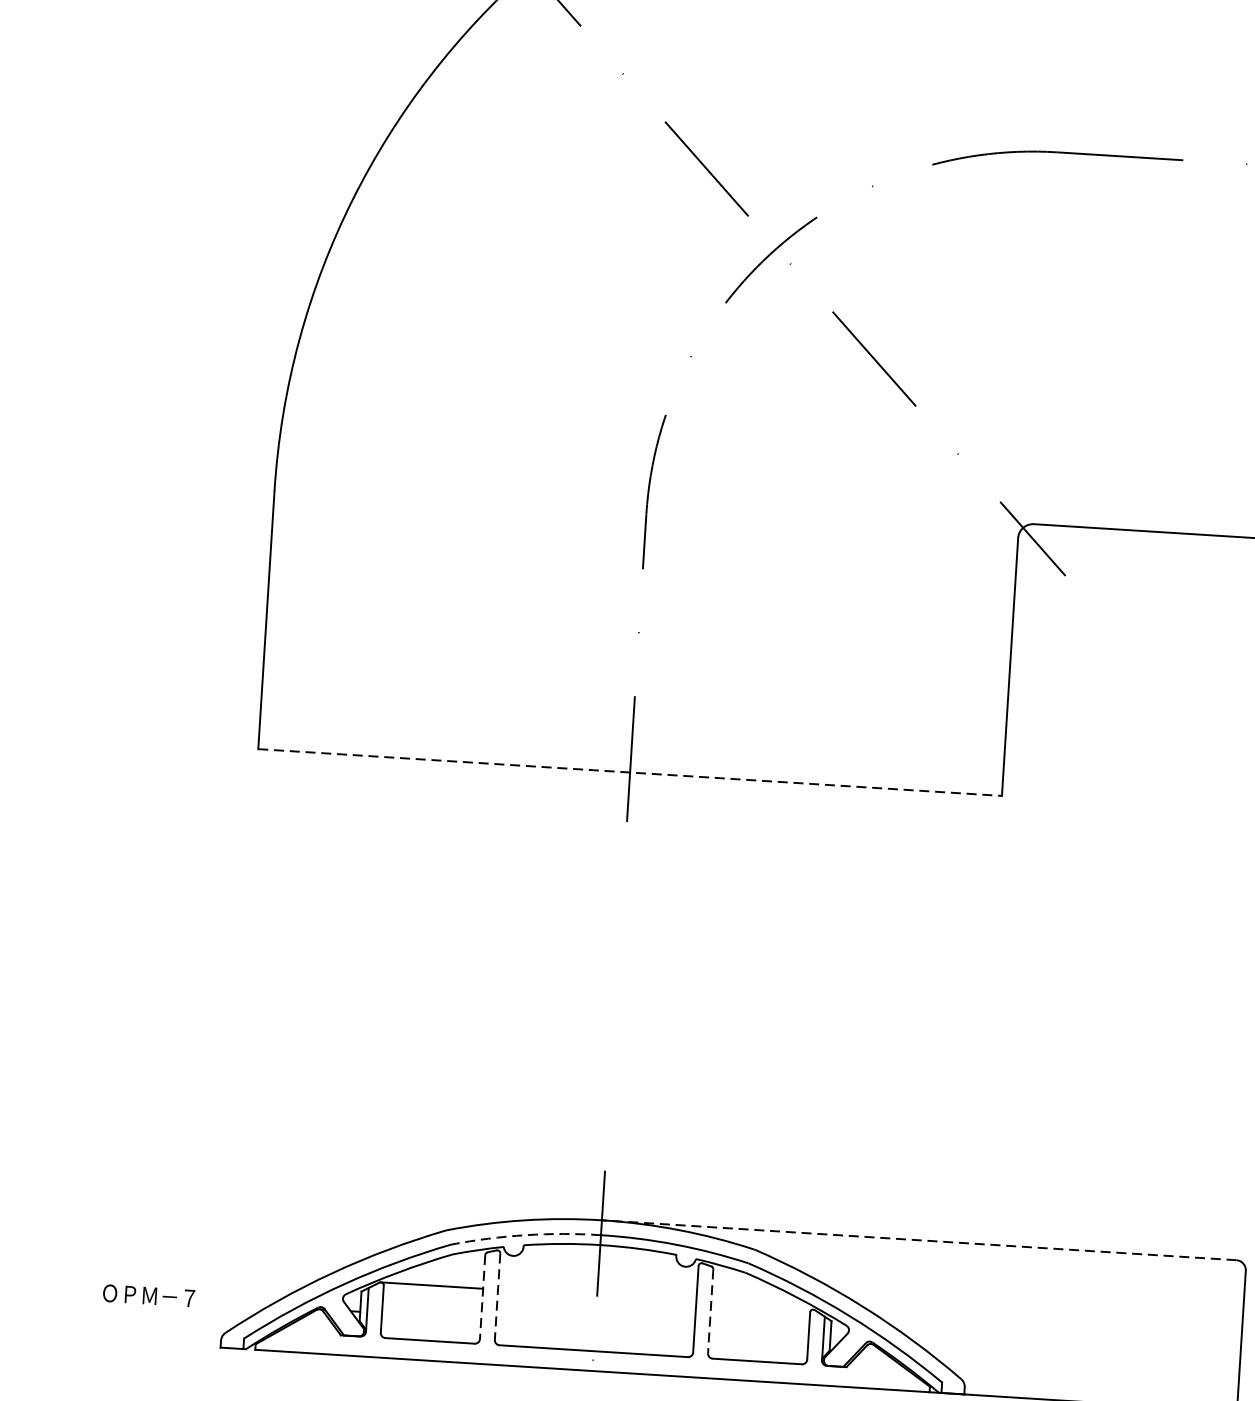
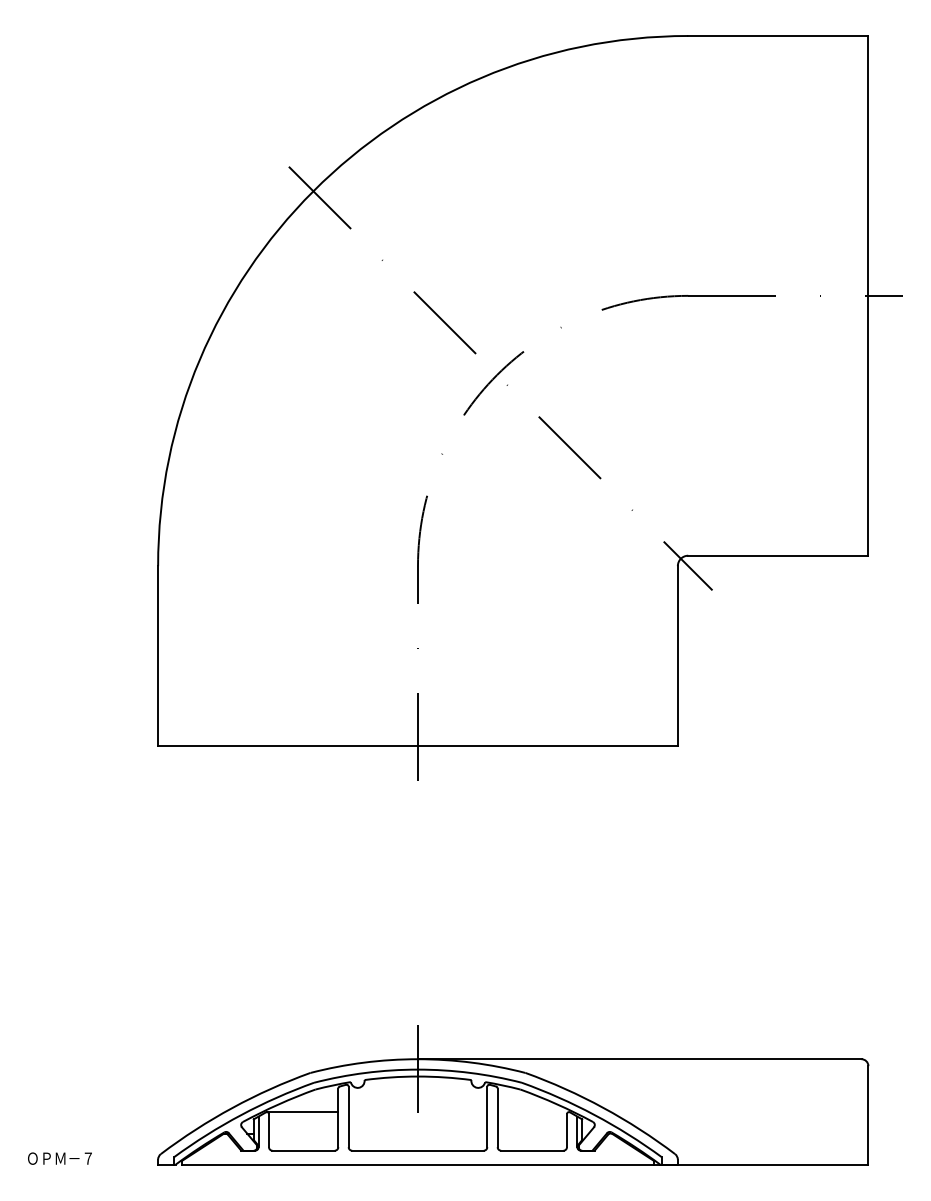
line: (629, 772) -> (417, 746), dashed -> solid
arc: (525, 1234) -> (365, 1072), dashed -> solid
line: (918, 1240) -> (639, 1059), dashed -> solid
text: (148, 1295) -> (59, 1158), moved
line: (482, 1297) -> (338, 1118), dashed -> solid
line: (497, 1297) -> (348, 1117), dashed -> solid
line: (710, 1312) -> (497, 1118), dashed -> solid

